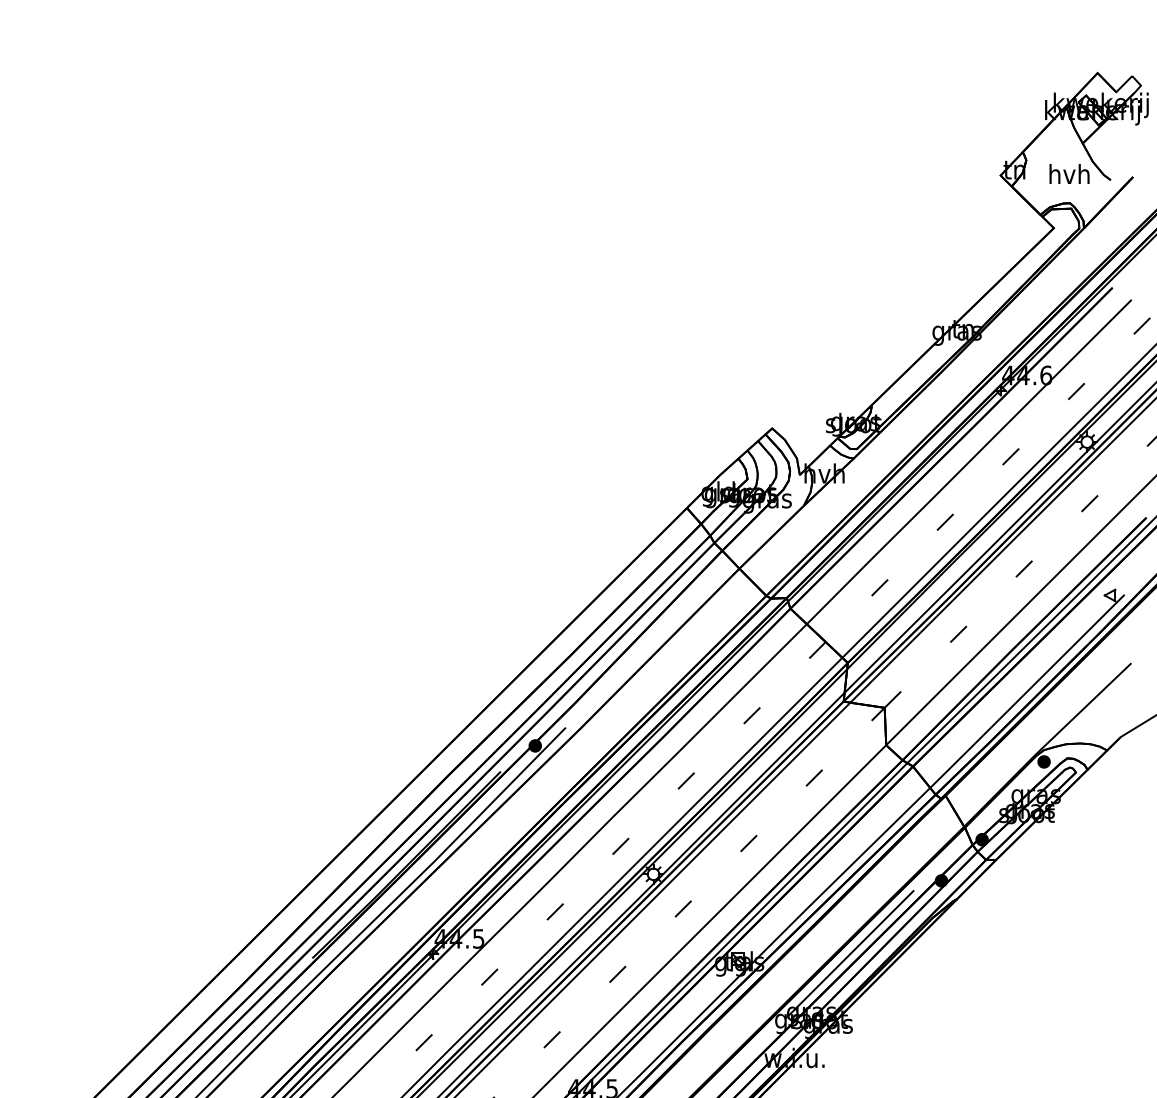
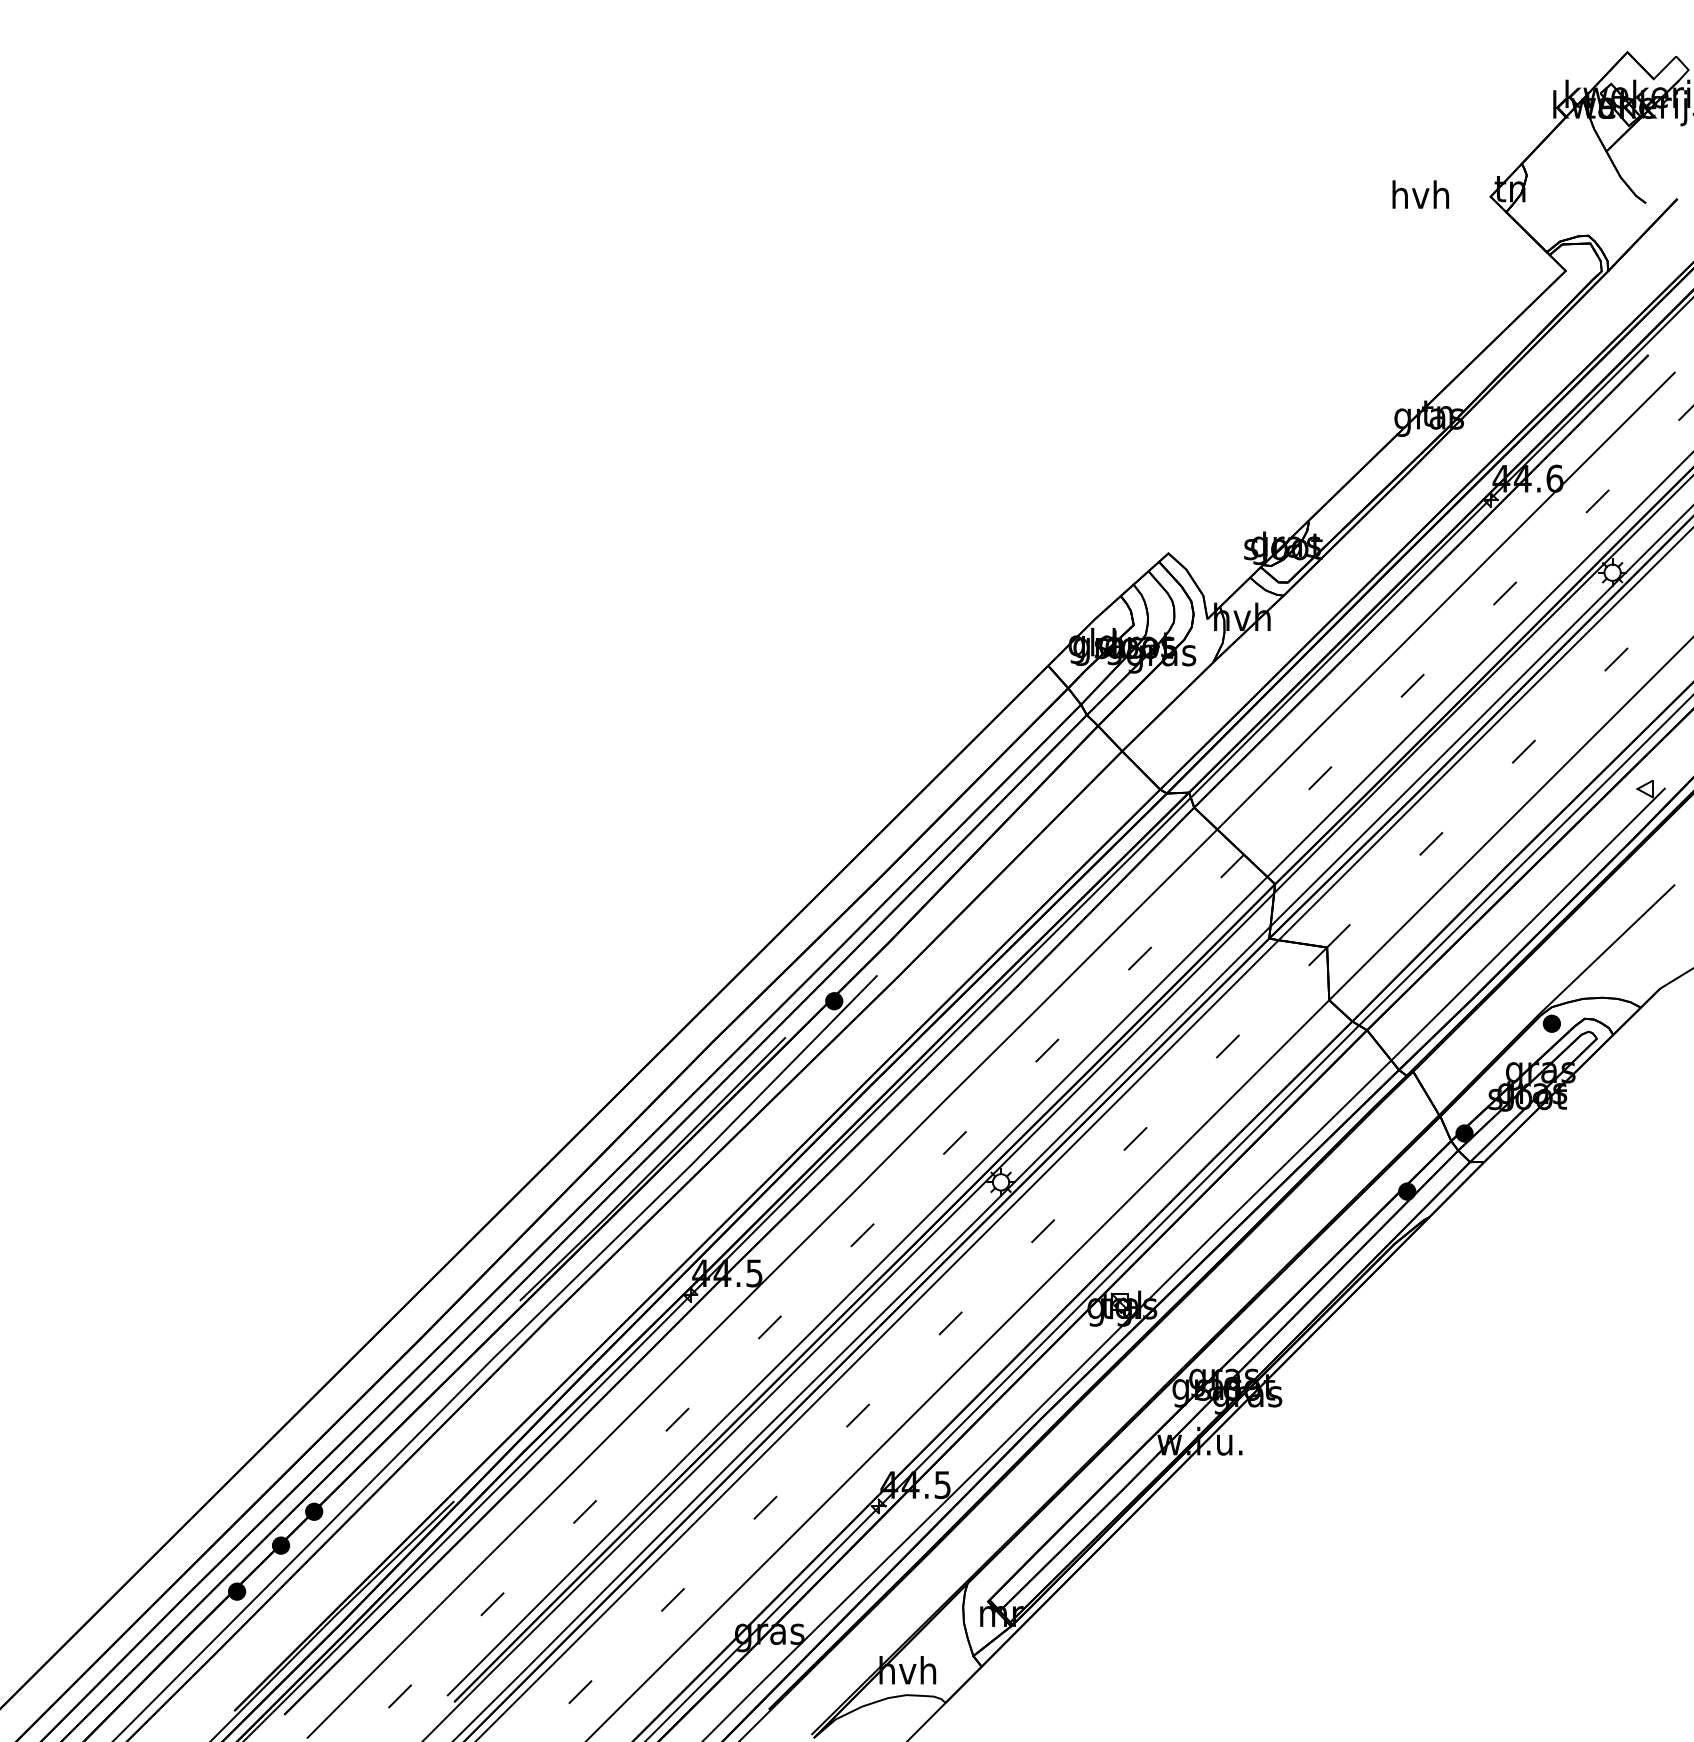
text: (1069, 173) -> (1420, 194), moved
line: (849, 953) -> (1277, 1294), removed

